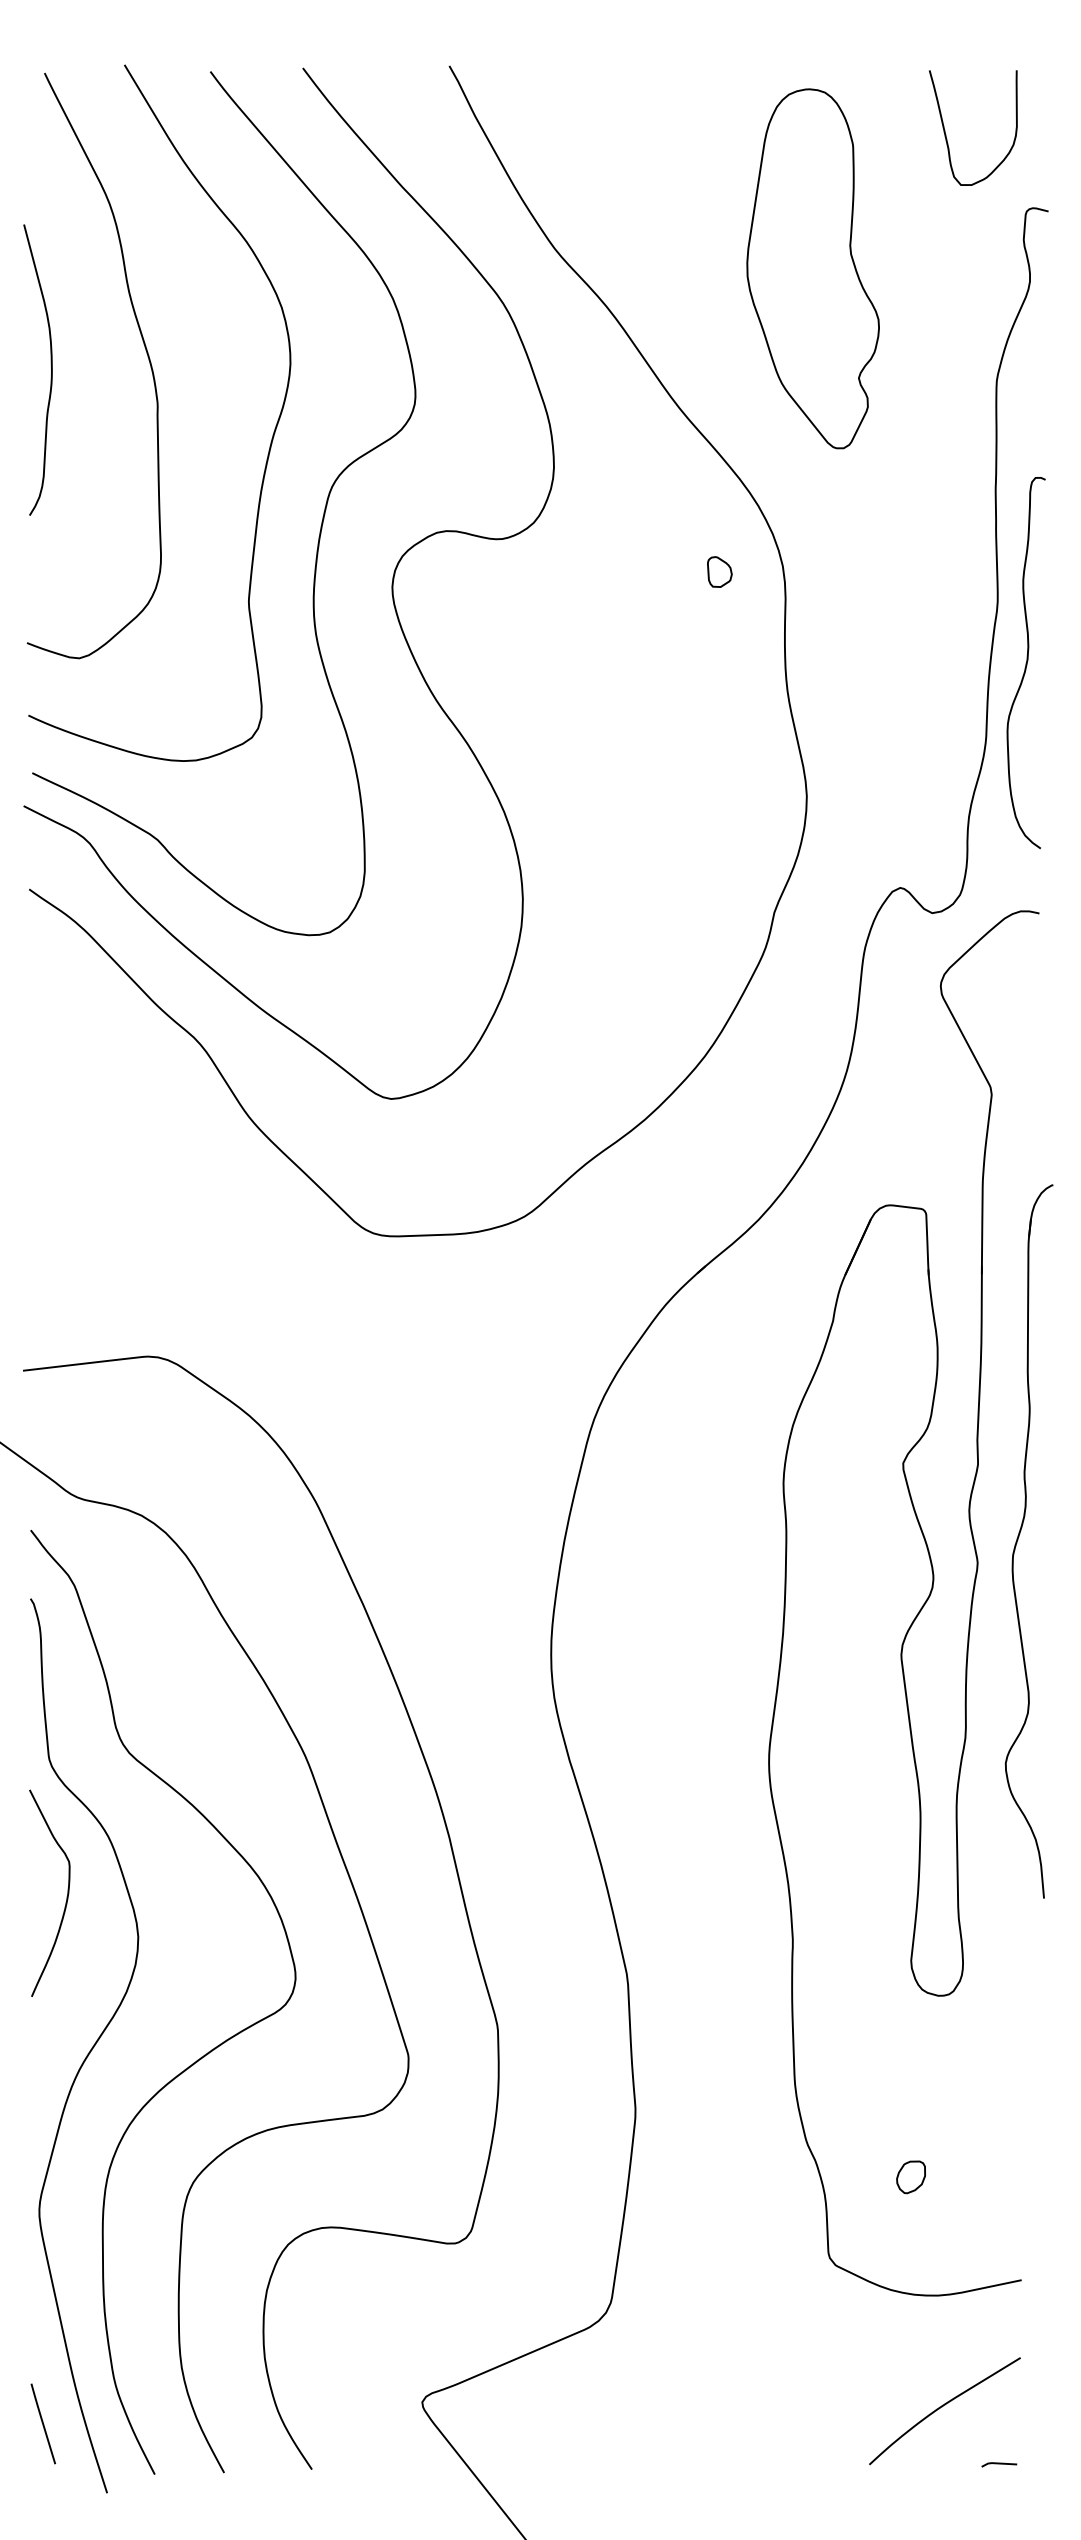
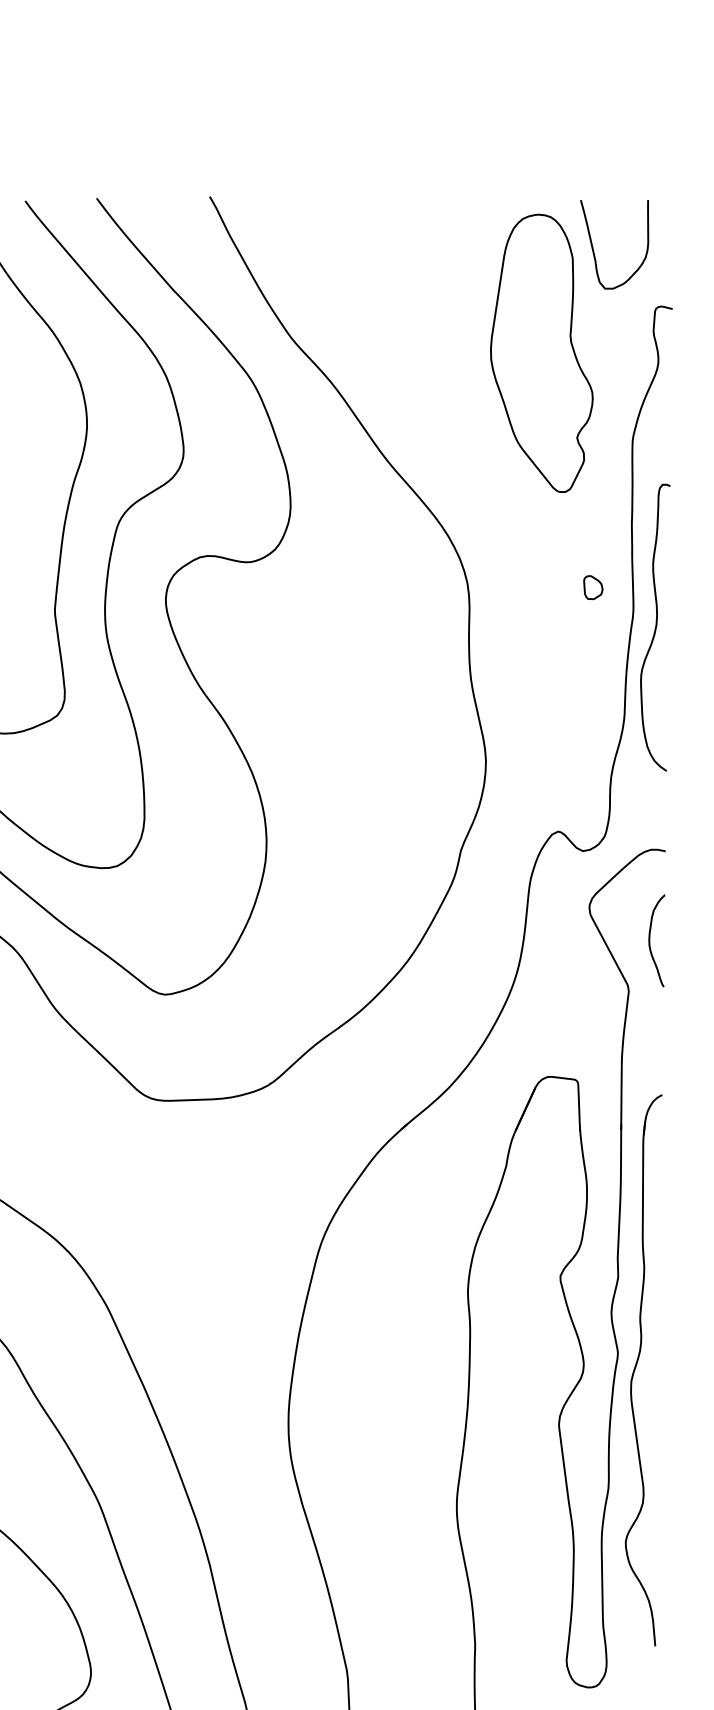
part: (812, 268) -> (541, 353), moved
part: (719, 571) -> (593, 587), moved
curve: (1025, 663) -> (654, 628), moved
curve: (1019, 1029) -> (650, 941), added
part: (1019, 1537) -> (636, 1367), moved

